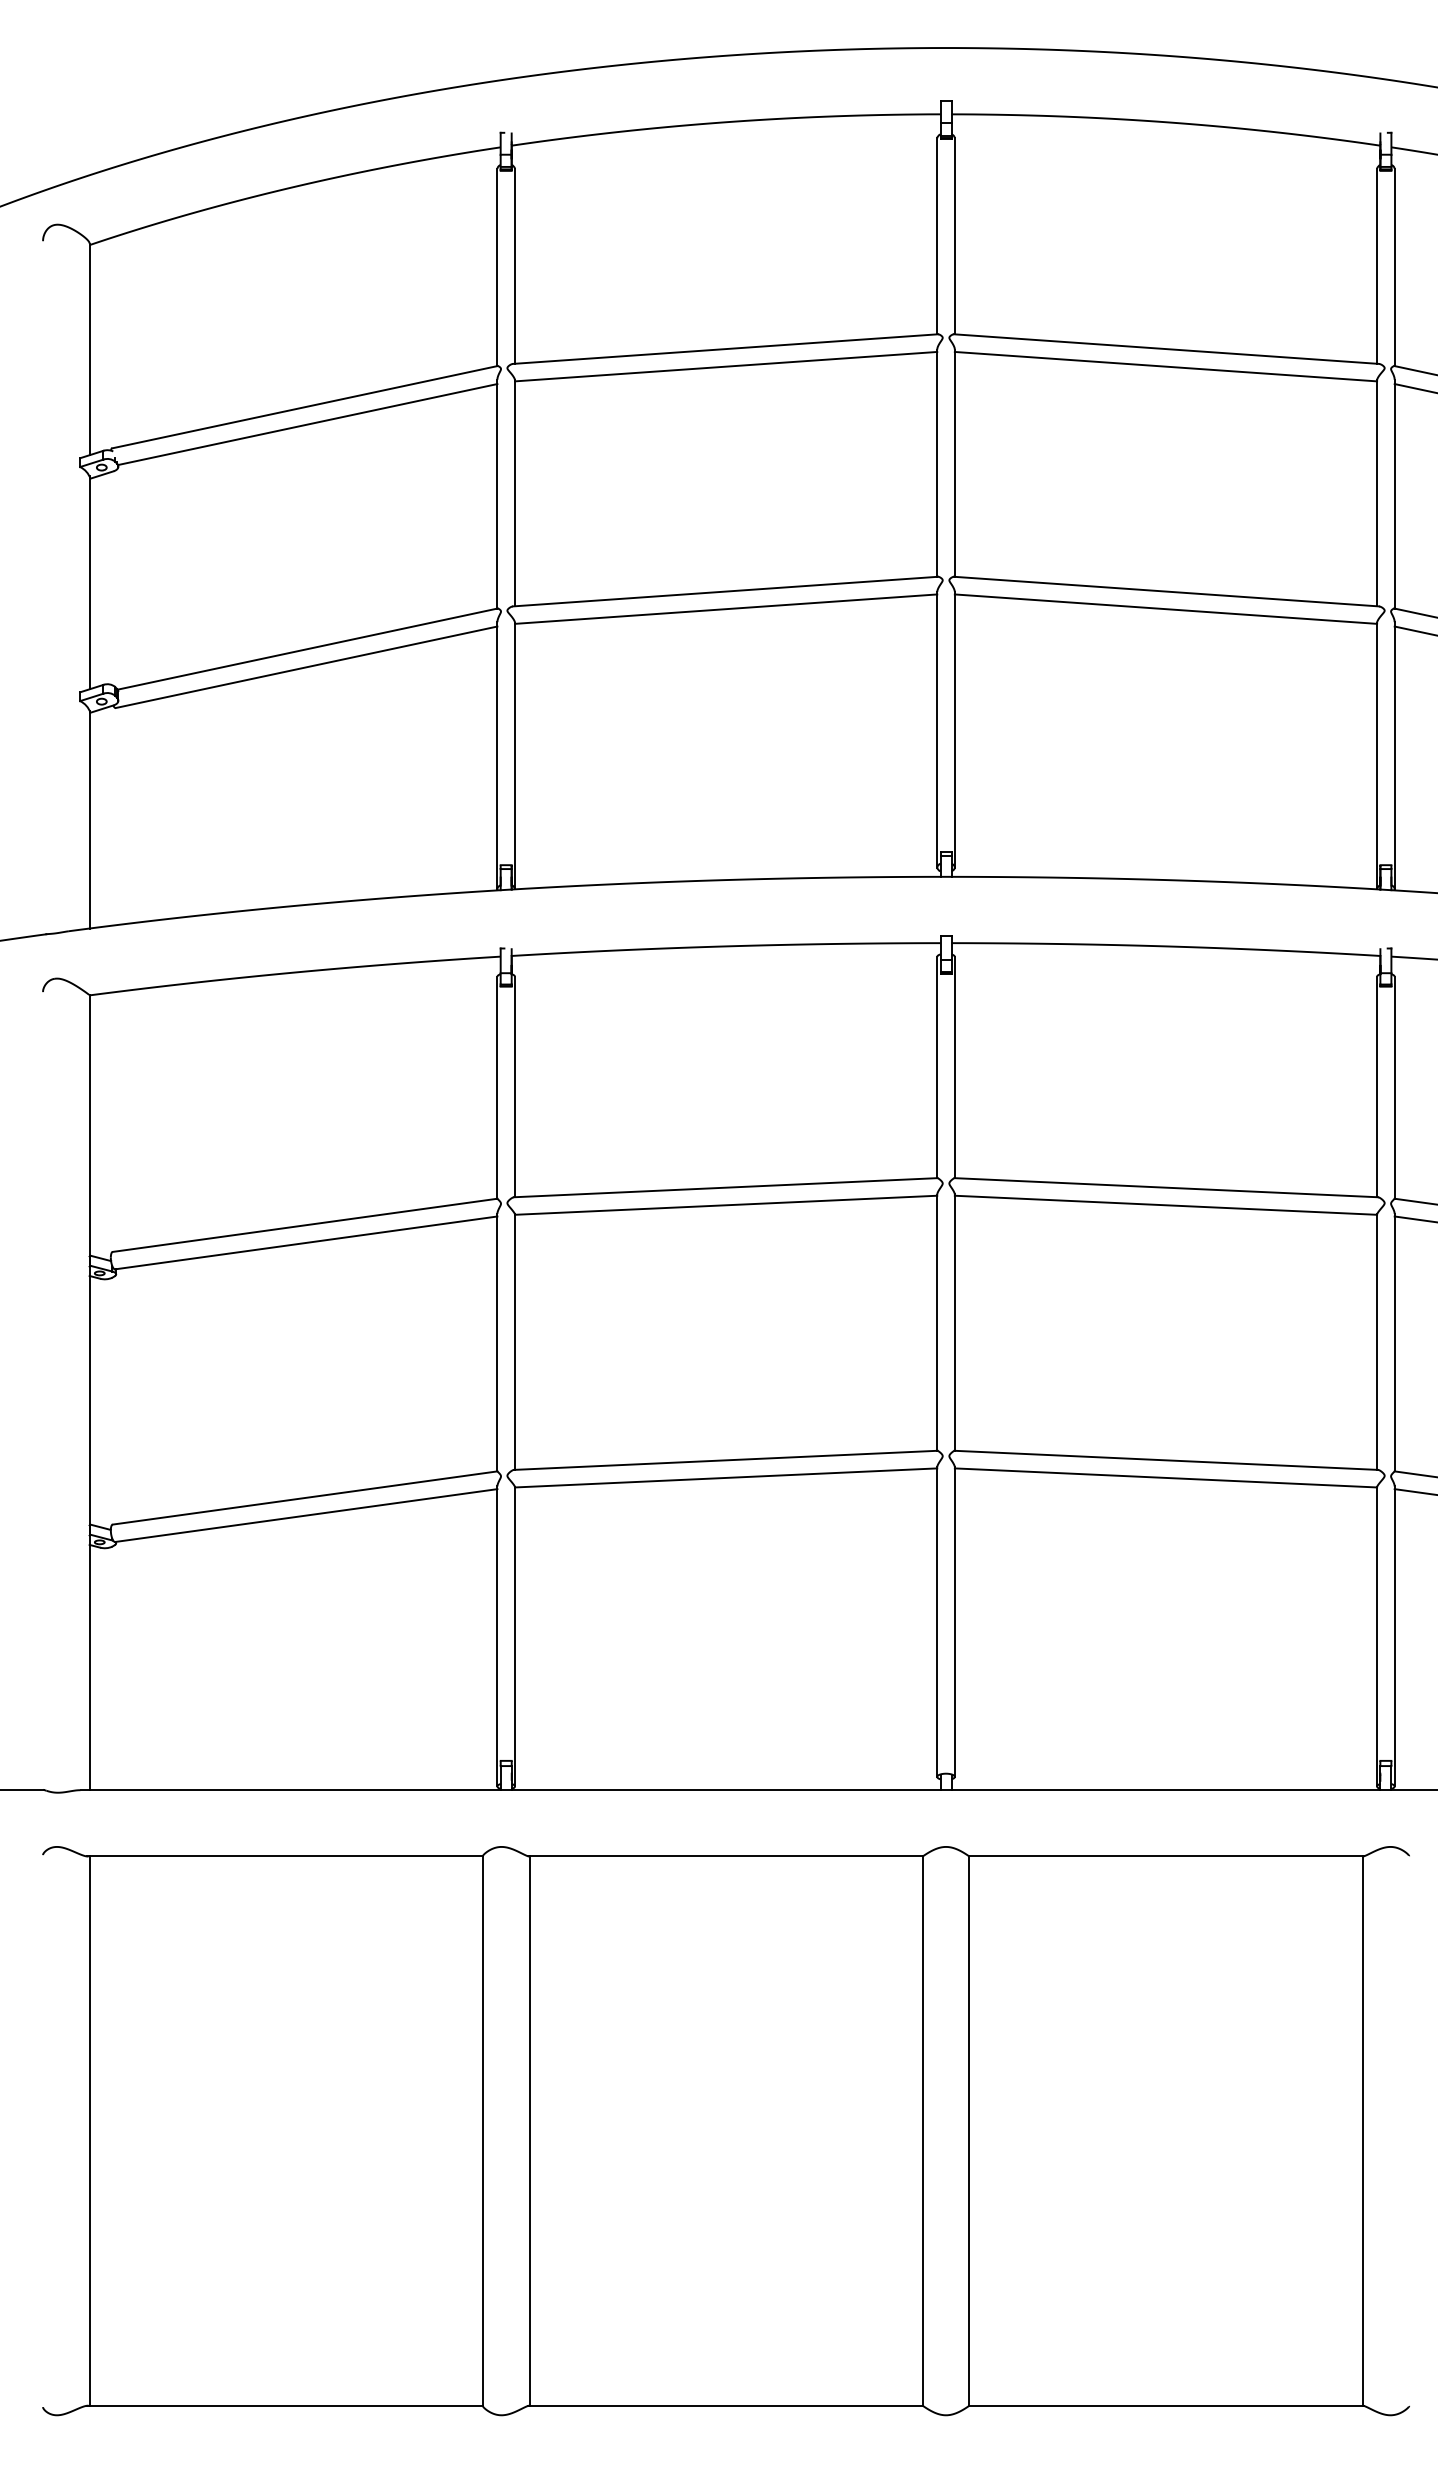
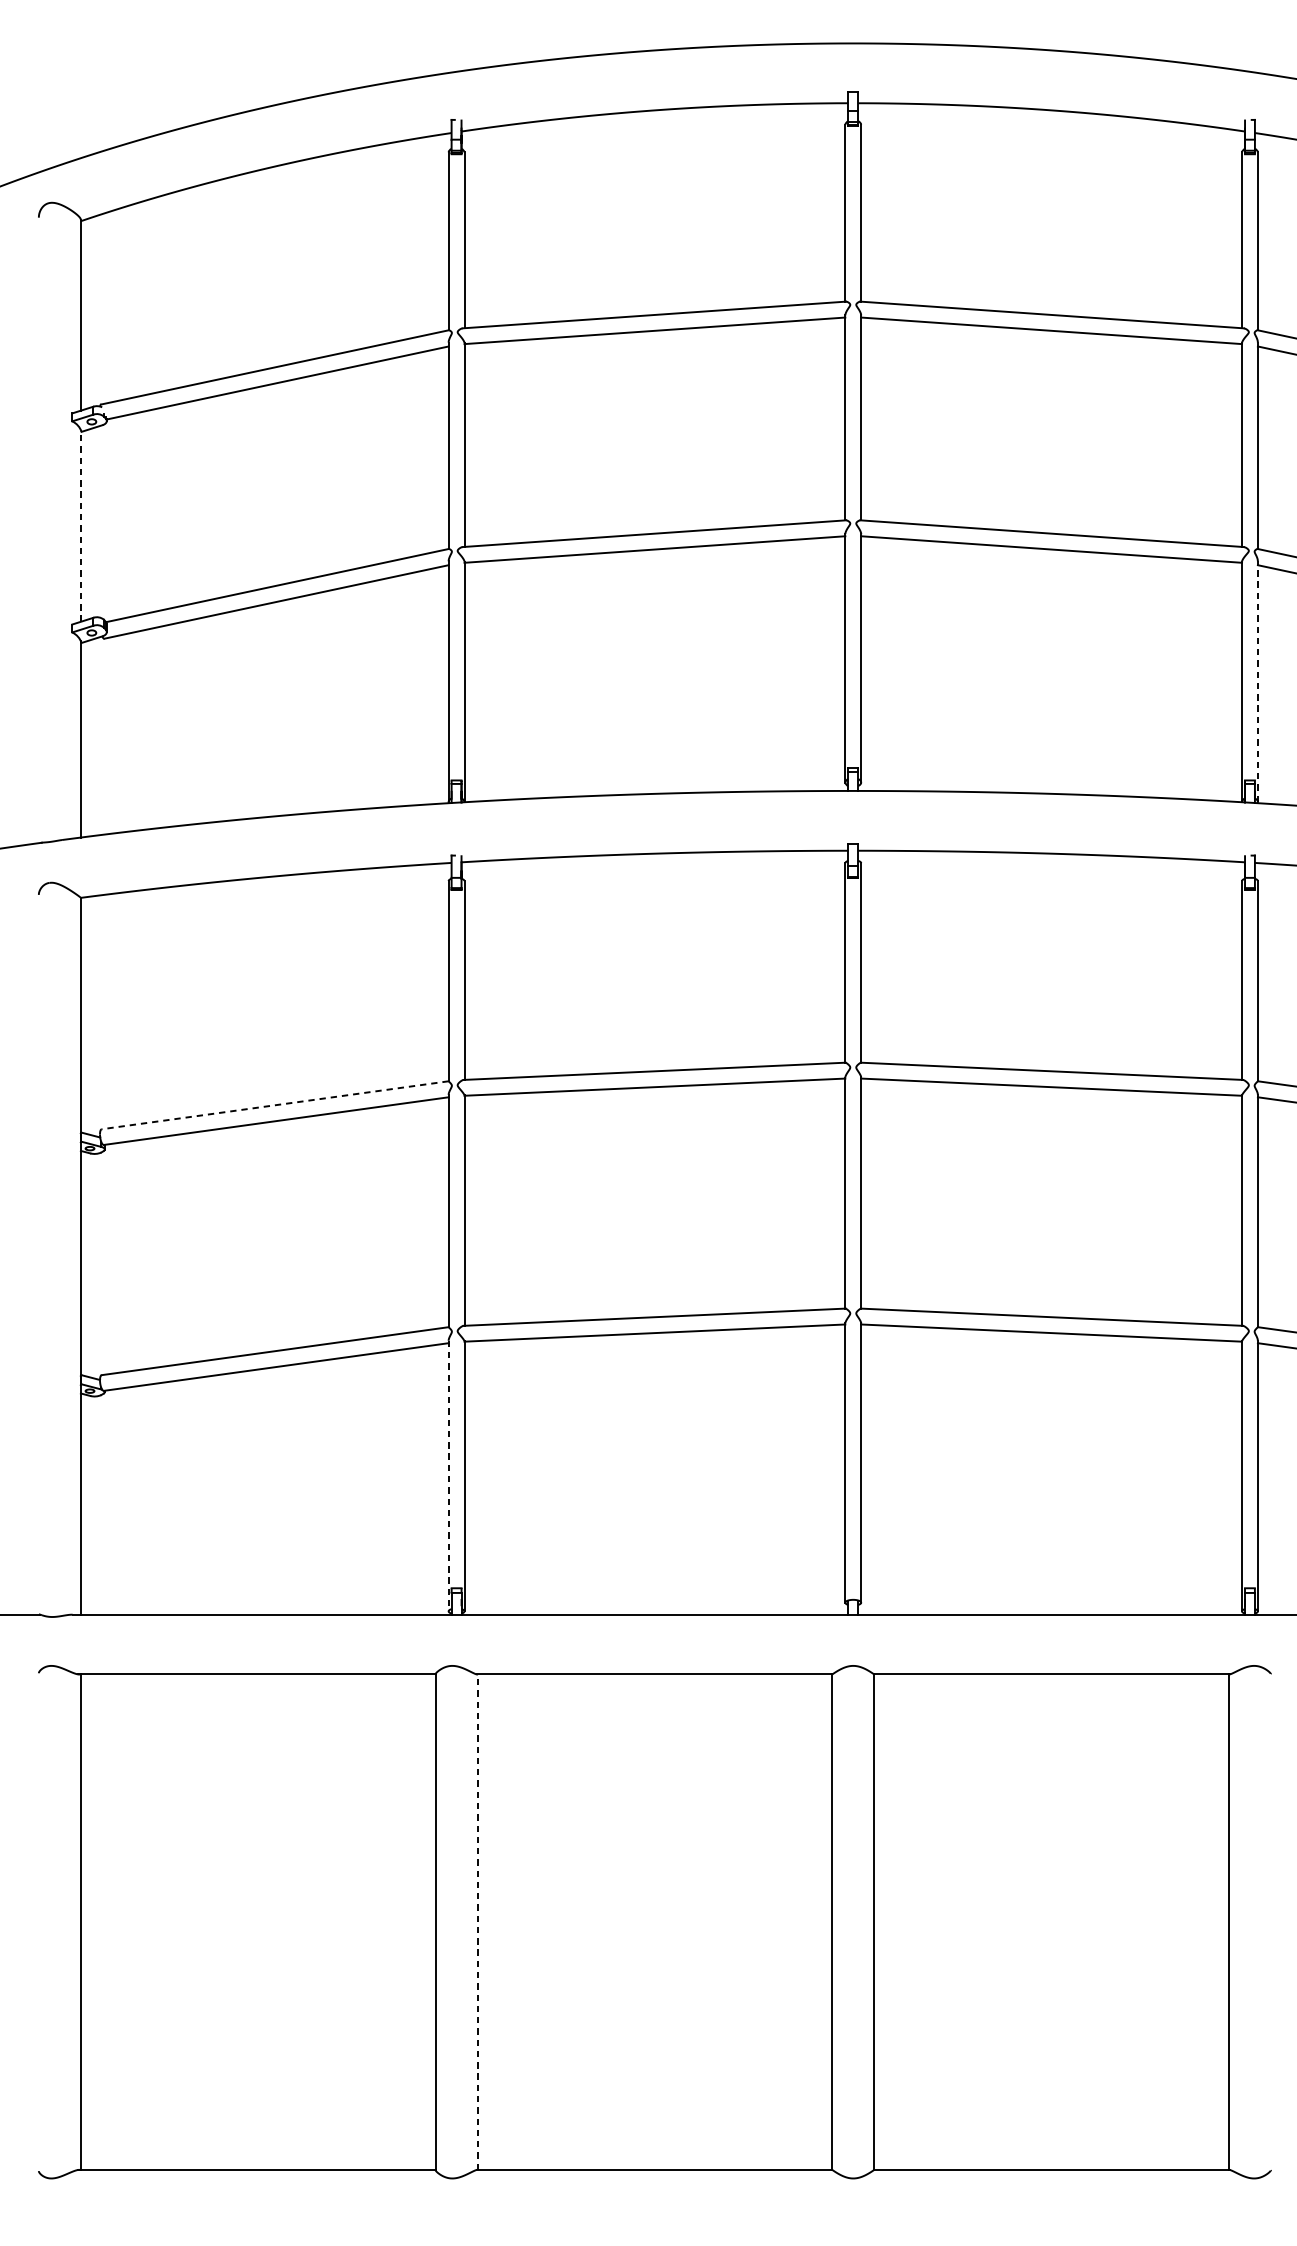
line: (89, 582) -> (80, 525), solid -> dashed
line: (1394, 755) -> (1257, 681), solid -> dashed
line: (304, 1225) -> (274, 1105), solid -> dashed
line: (497, 1636) -> (448, 1476), solid -> dashed
line: (529, 2131) -> (477, 1922), solid -> dashed

